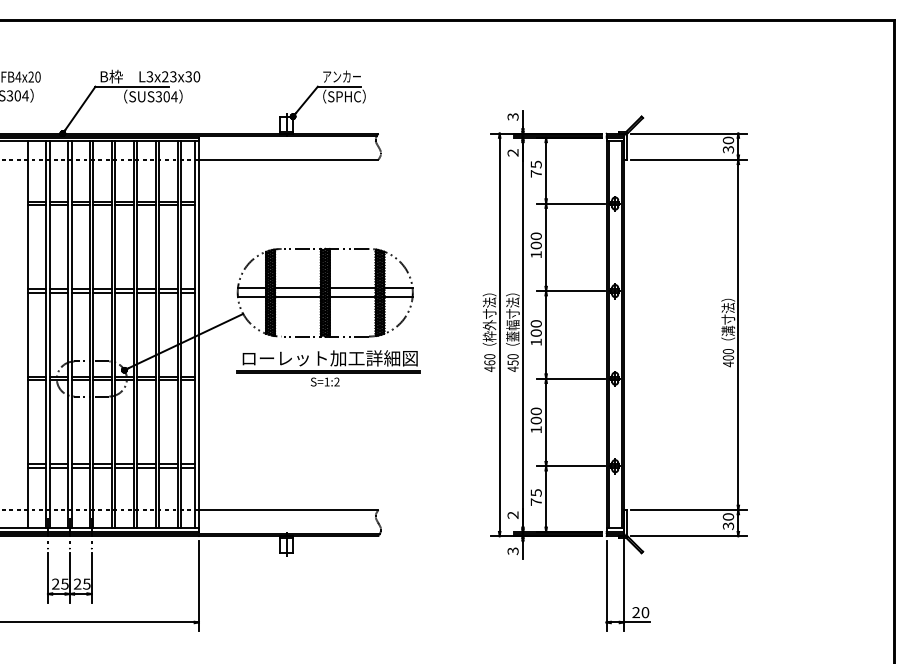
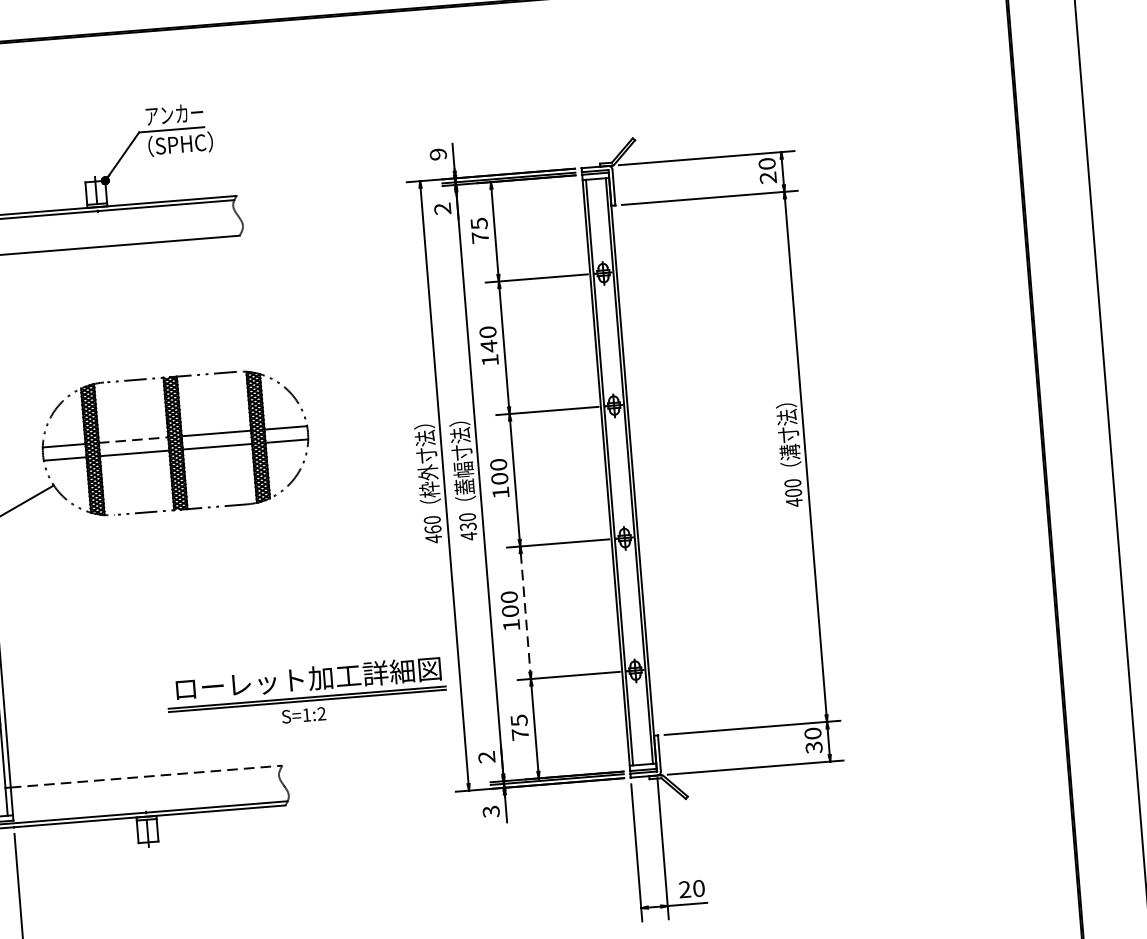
text: (512, 116) -> (437, 153), 3 -> 9
text: (728, 149) -> (768, 177), 30 -> 20
text: (535, 245) -> (487, 346), 100 -> 140
line: (297, 288) -> (132, 440), solid -> dashed
text: (511, 362) -> (465, 526), 450 -> 430
part: (328, 368) -> (307, 694), moved
line: (546, 422) -> (526, 612), solid -> dashed
line: (288, 509) -> (146, 775), solid -> dashed

